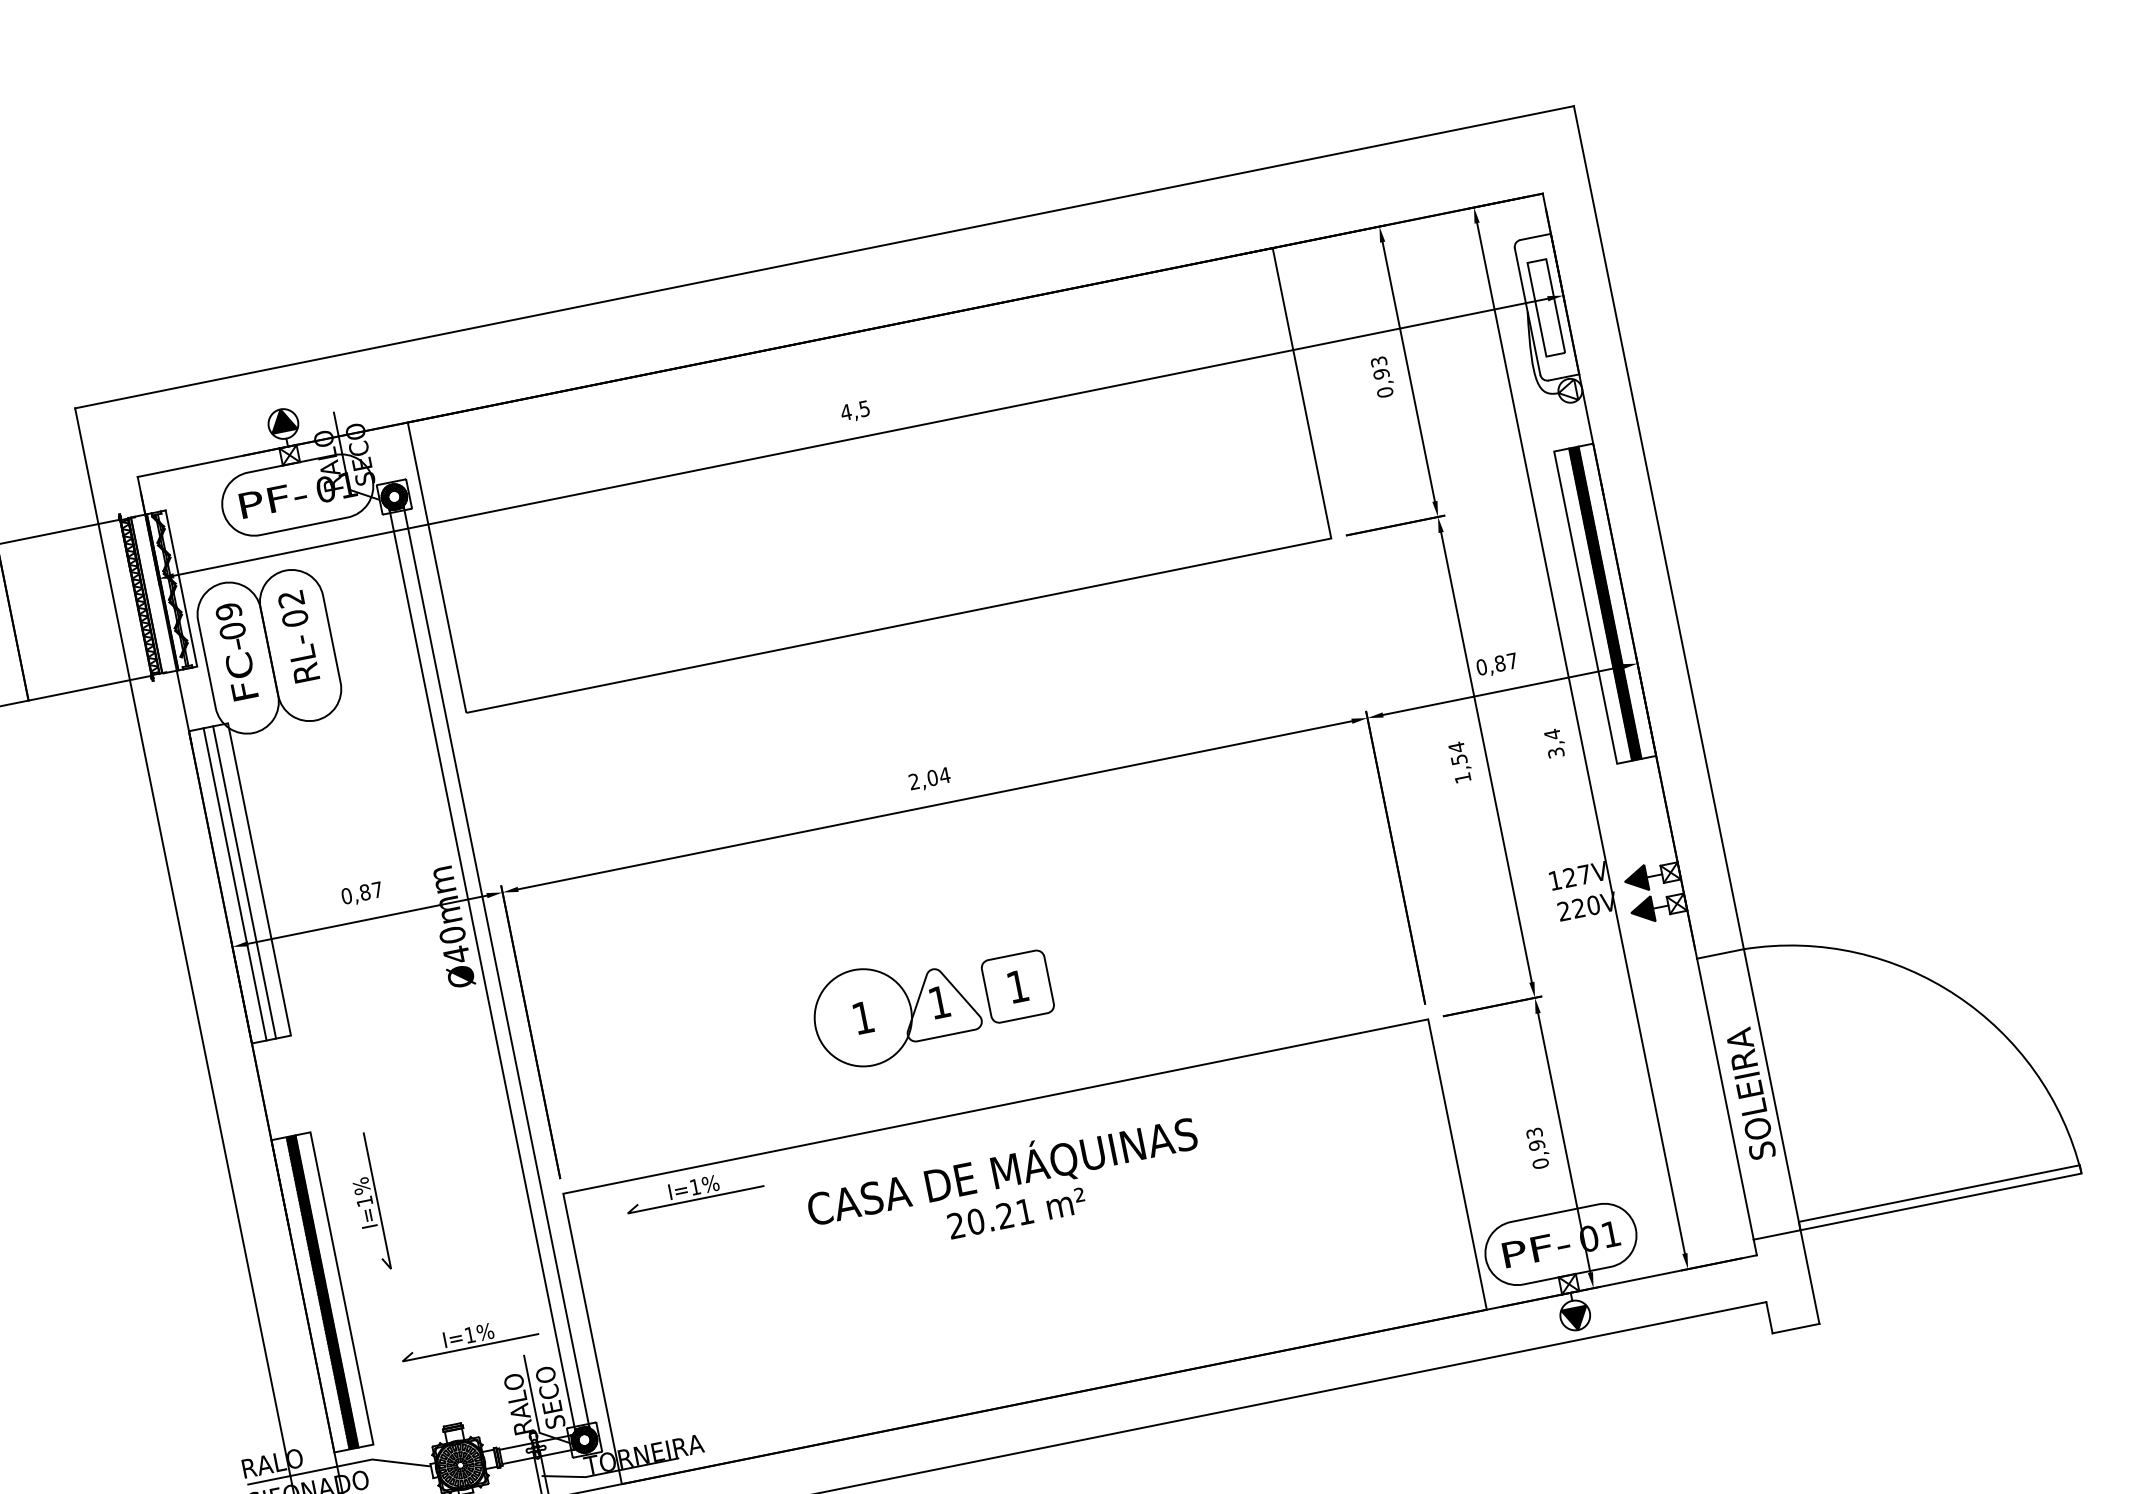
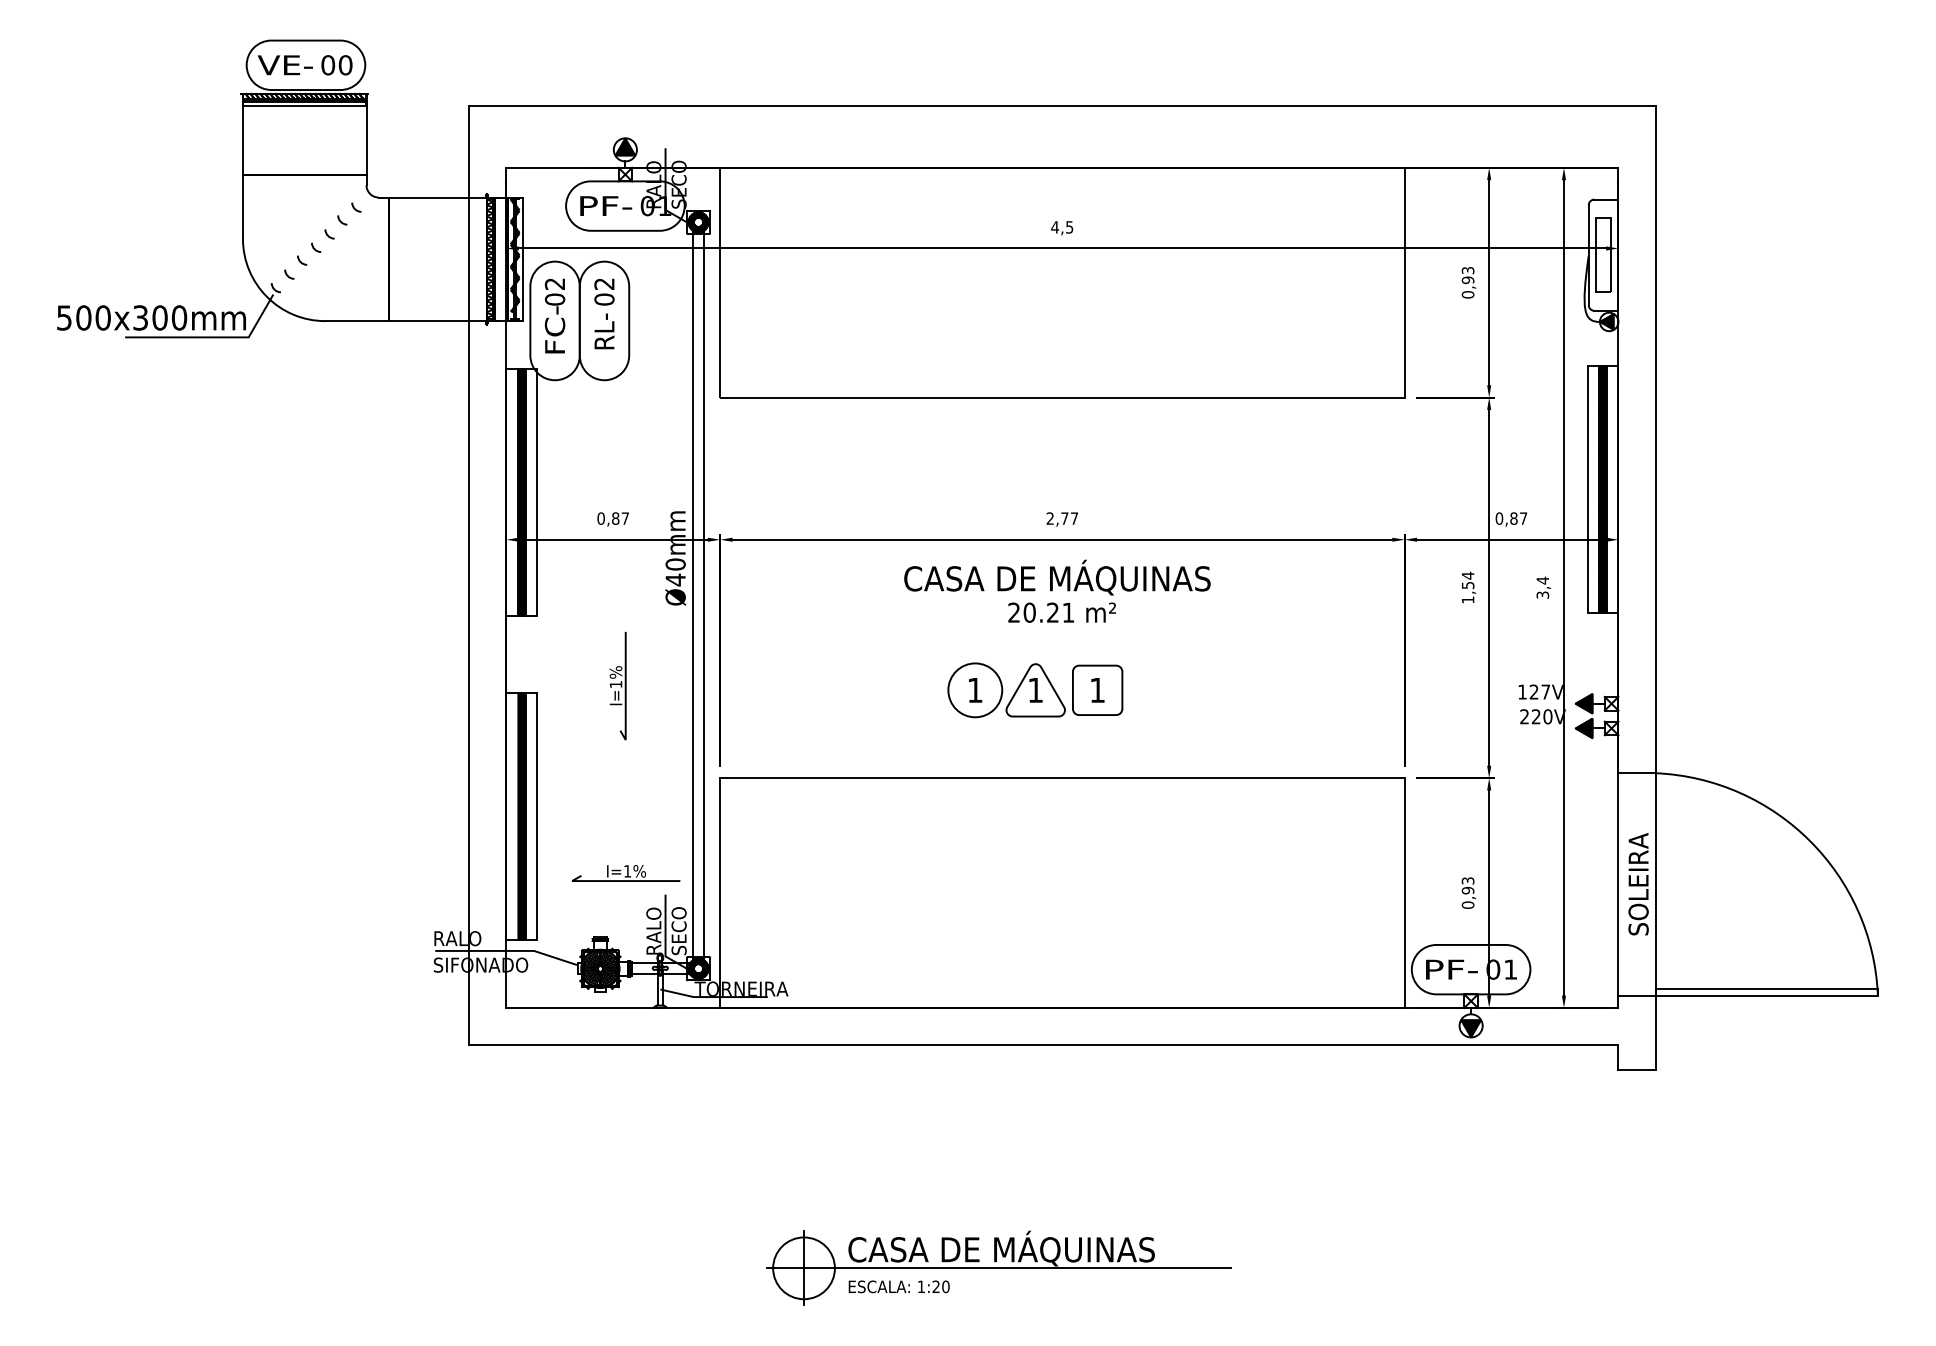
fill: (1566, 390) -> (1606, 321), added
text: (229, 611) -> (555, 284), 09 -> 02
text: (938, 776) -> (1069, 518), 2,04 -> 2,77
hatch: (239, 883) -> (521, 492), added
circle: (863, 1017) -> (975, 690), size x0.71
text: (1005, 1186) -> (1057, 590), moved
part: (693, 1190) -> (819, 795), removed
part: (366, 1202) -> (617, 685), moved

